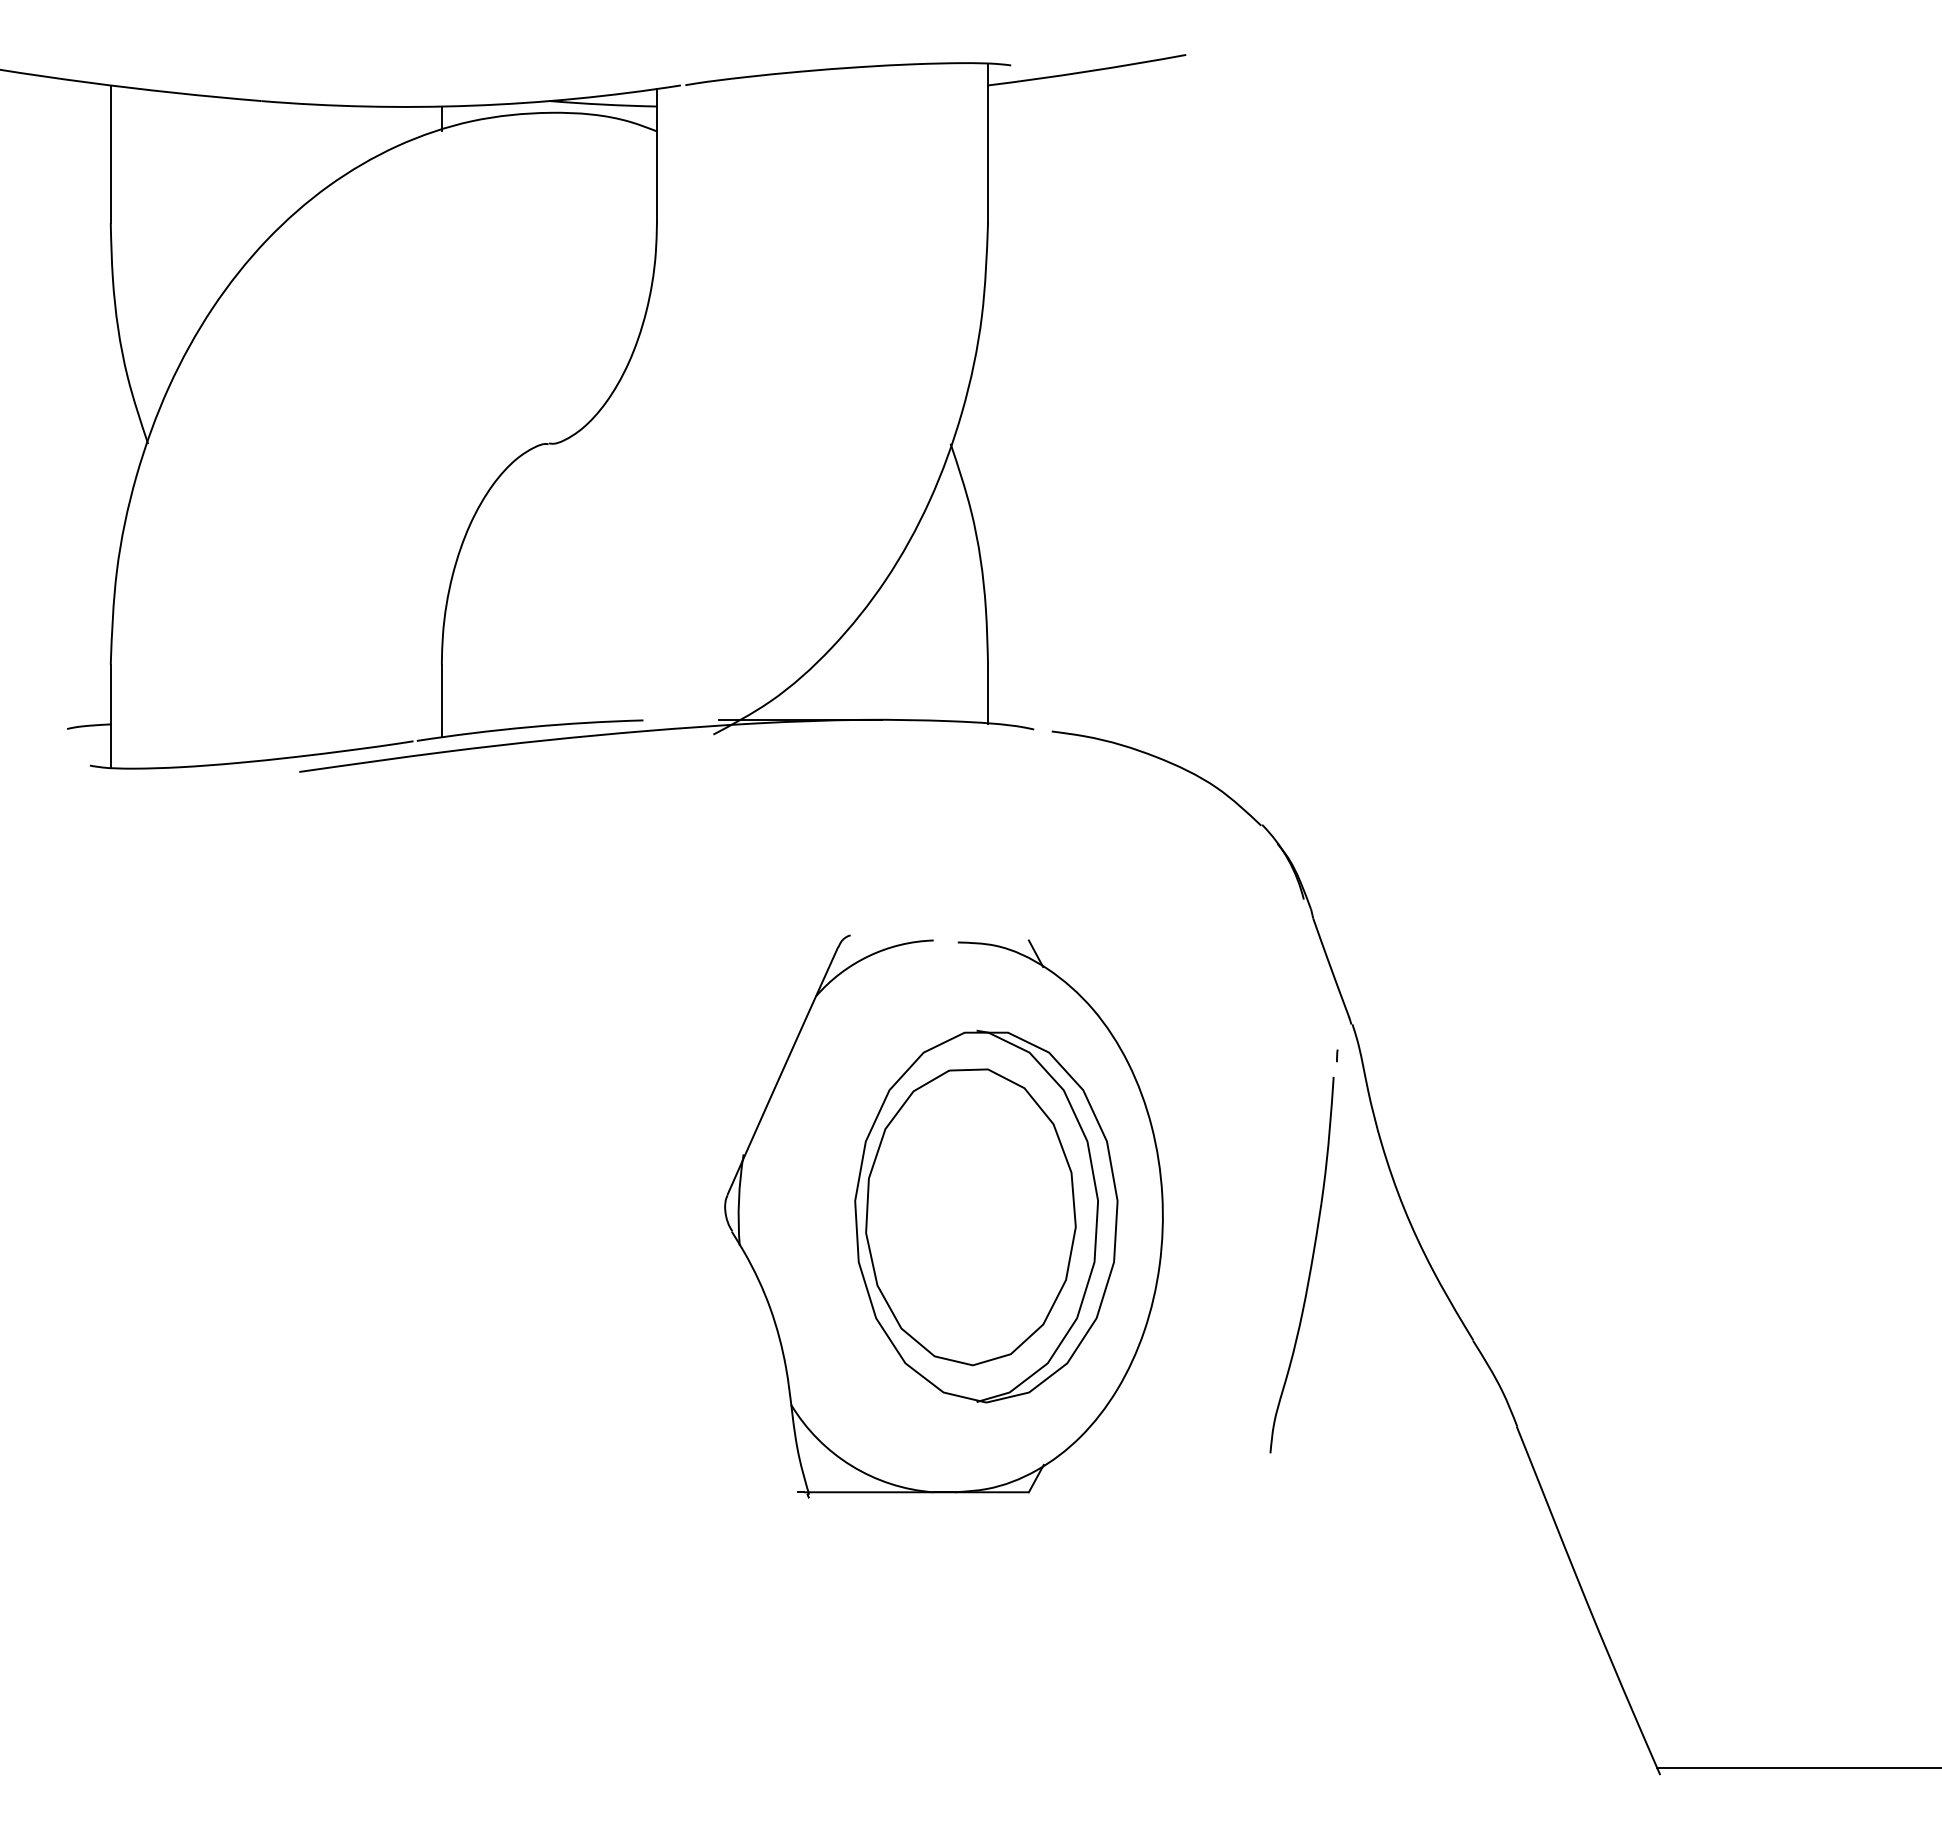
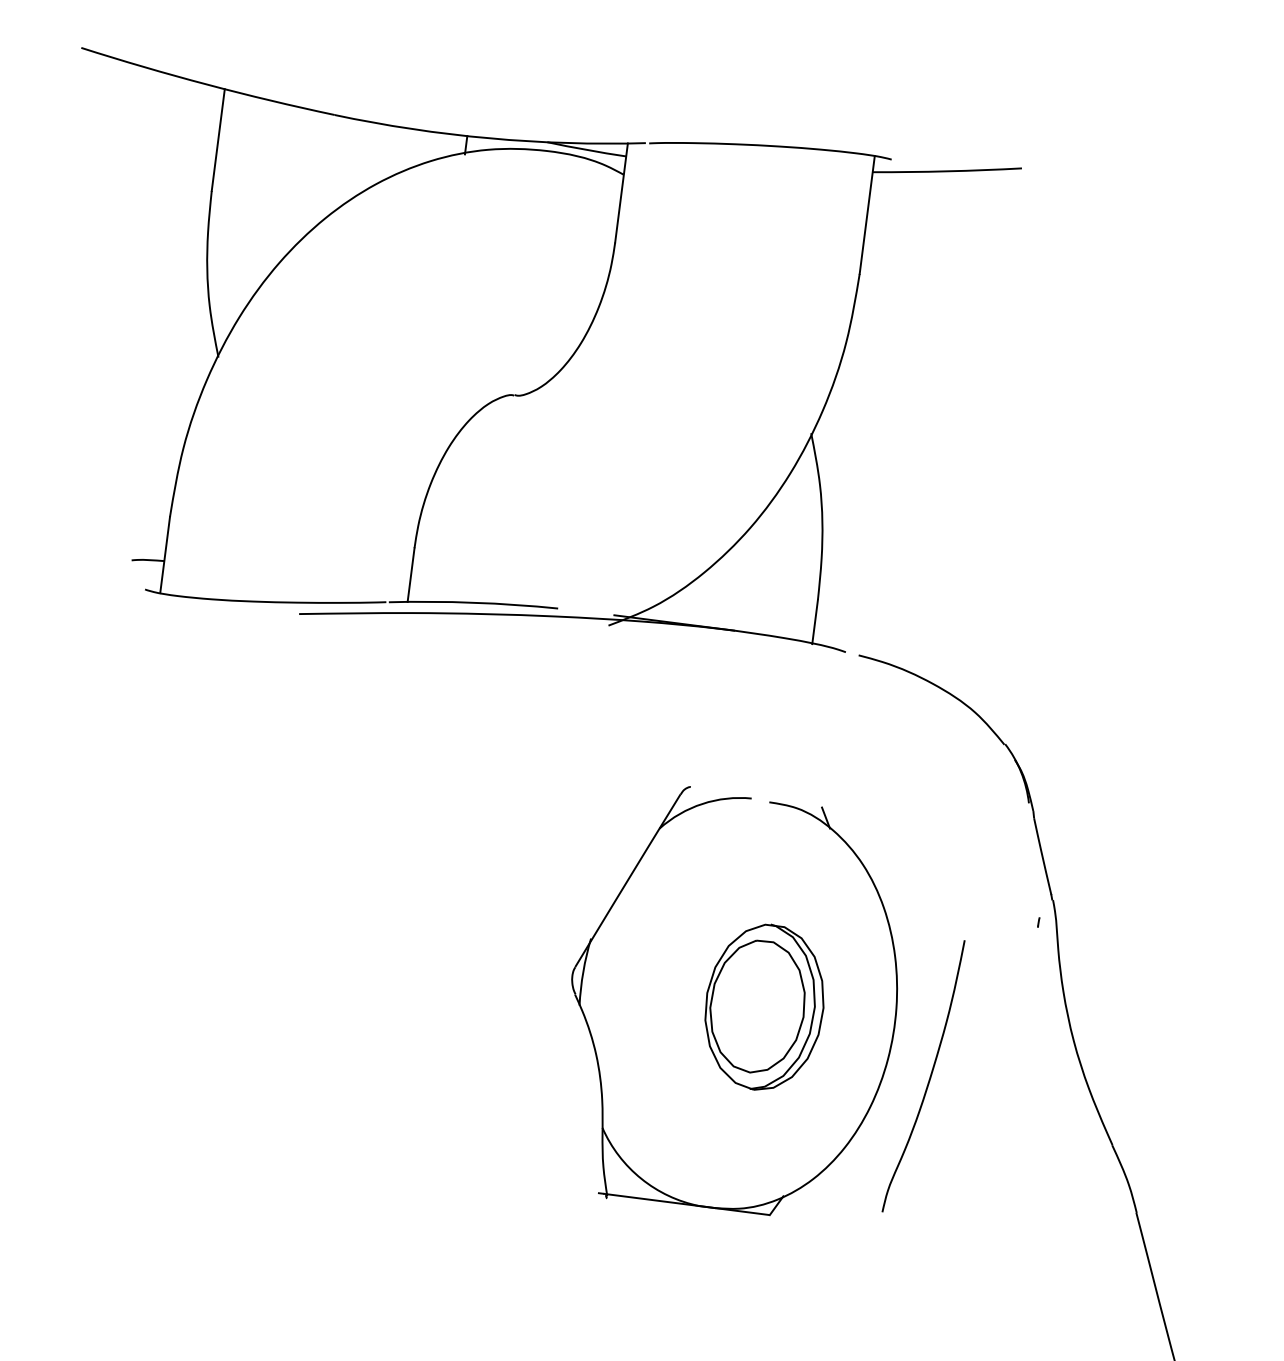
part: (986, 1216) -> (764, 1007), size x0.6
curve: (1310, 1264) -> (929, 1076), moved

